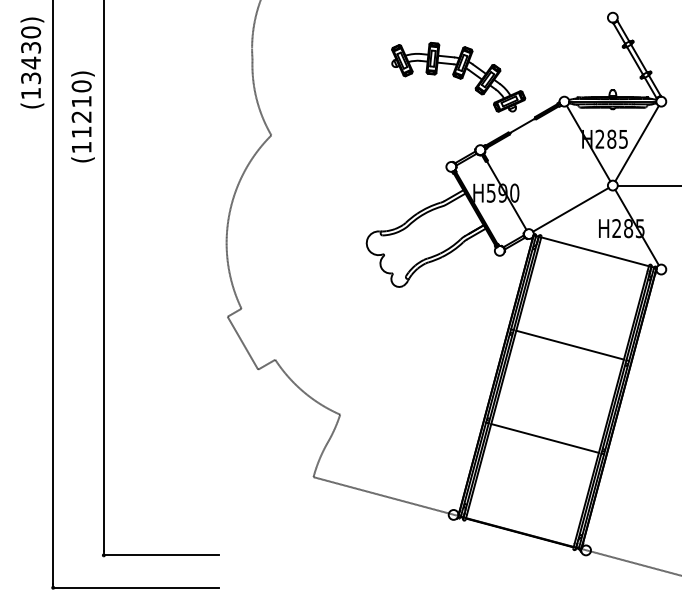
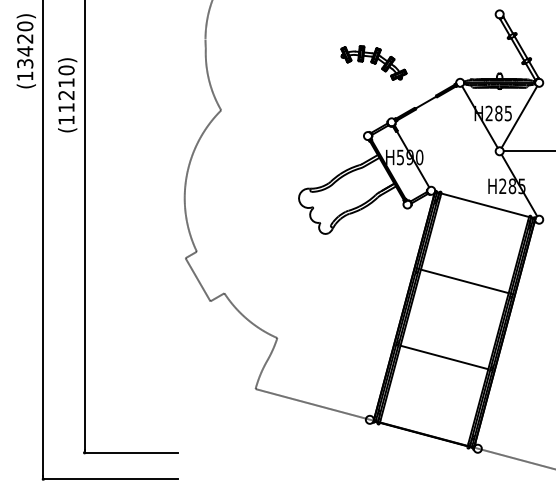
text: (31, 47) -> (25, 38), (13430) -> (13420)
part: (458, 76) -> (373, 62), size x0.6
line: (570, 209) -> (465, 170), removed

